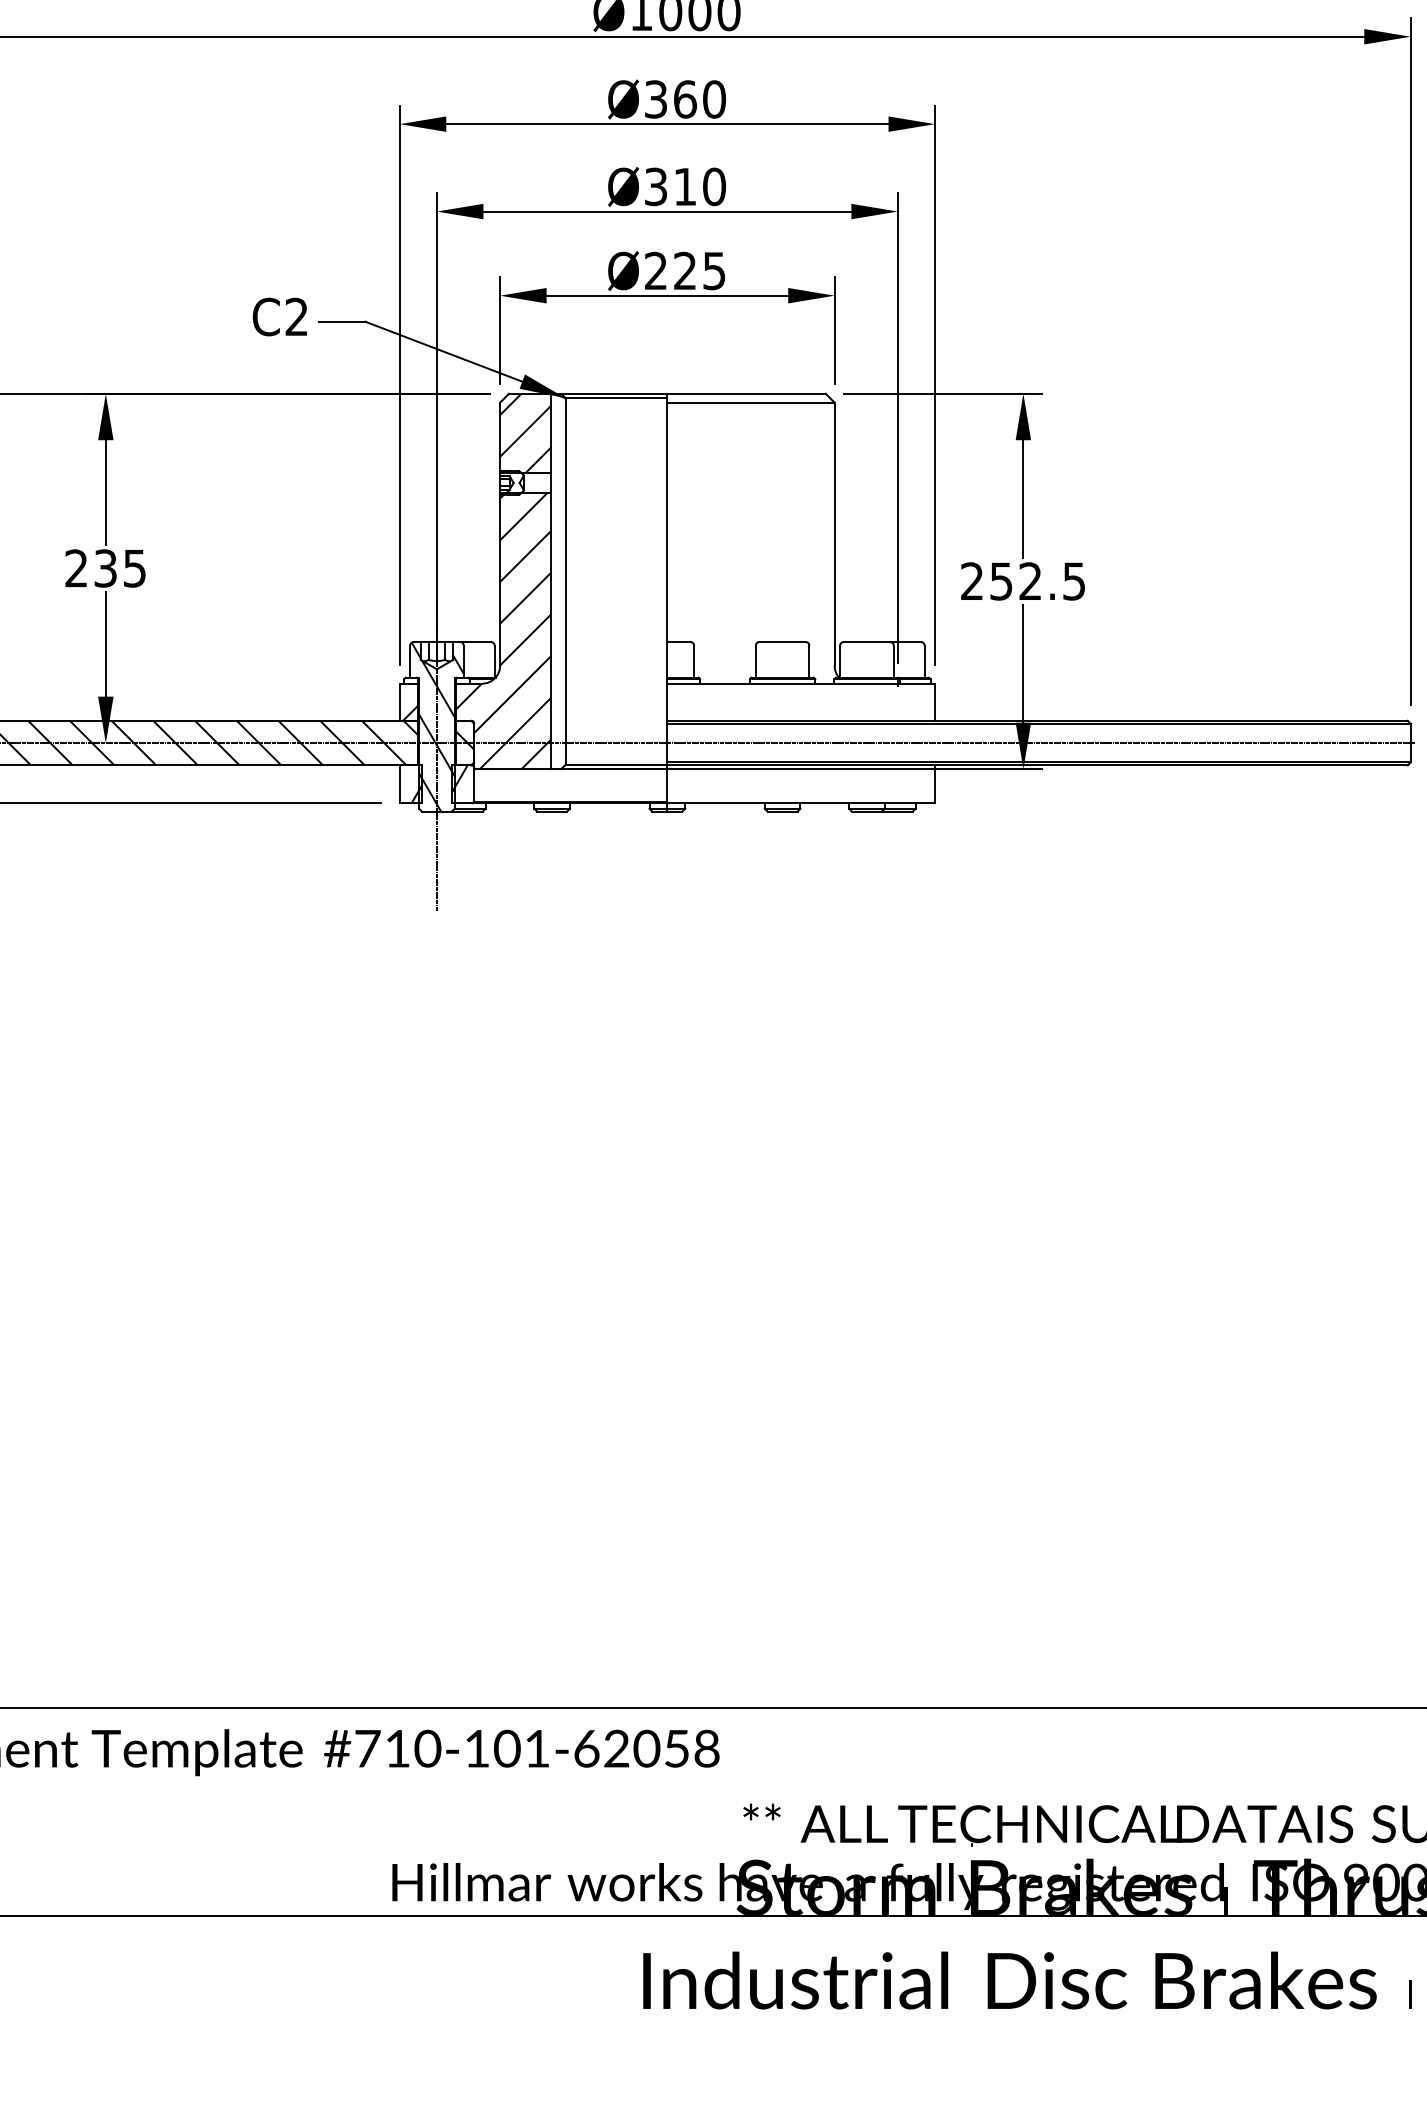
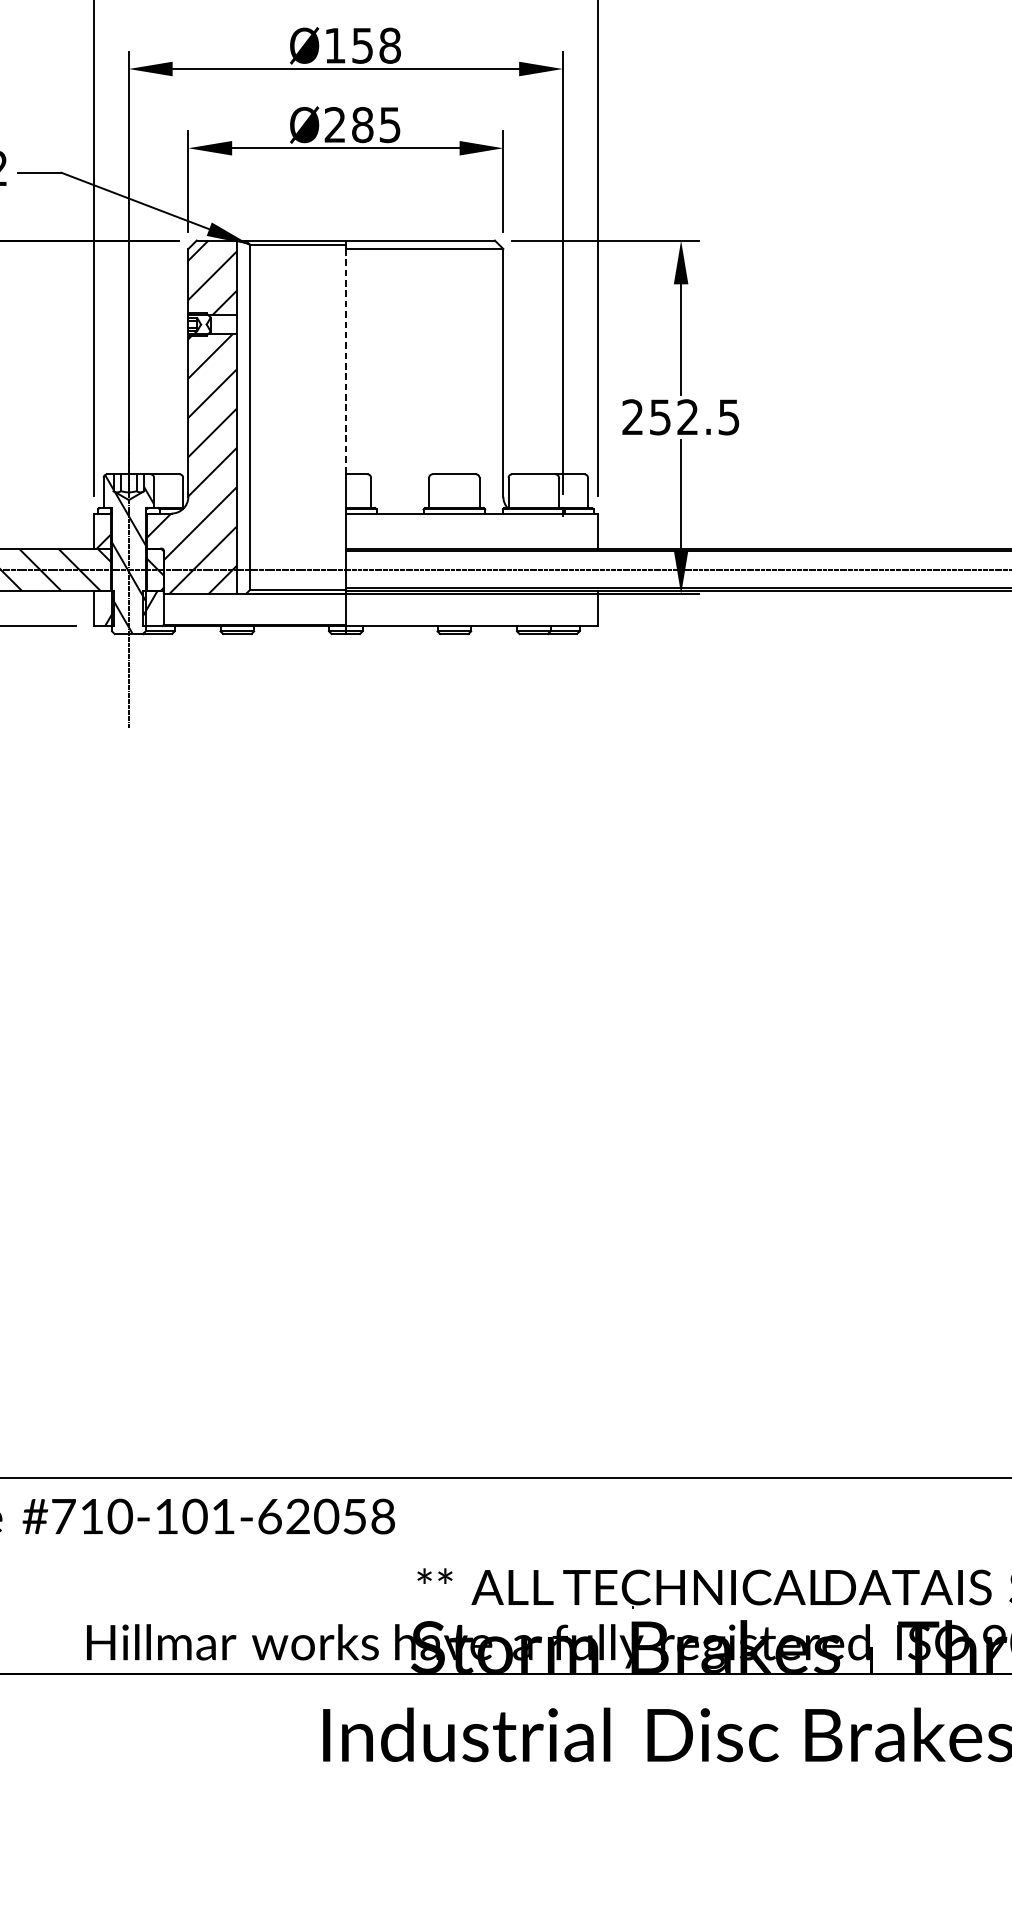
text: (685, 186) -> (362, 45), Ø310 -> Ø158
text: (685, 270) -> (362, 124), Ø225 -> Ø285
line: (667, 522) -> (345, 361), solid -> dashed

